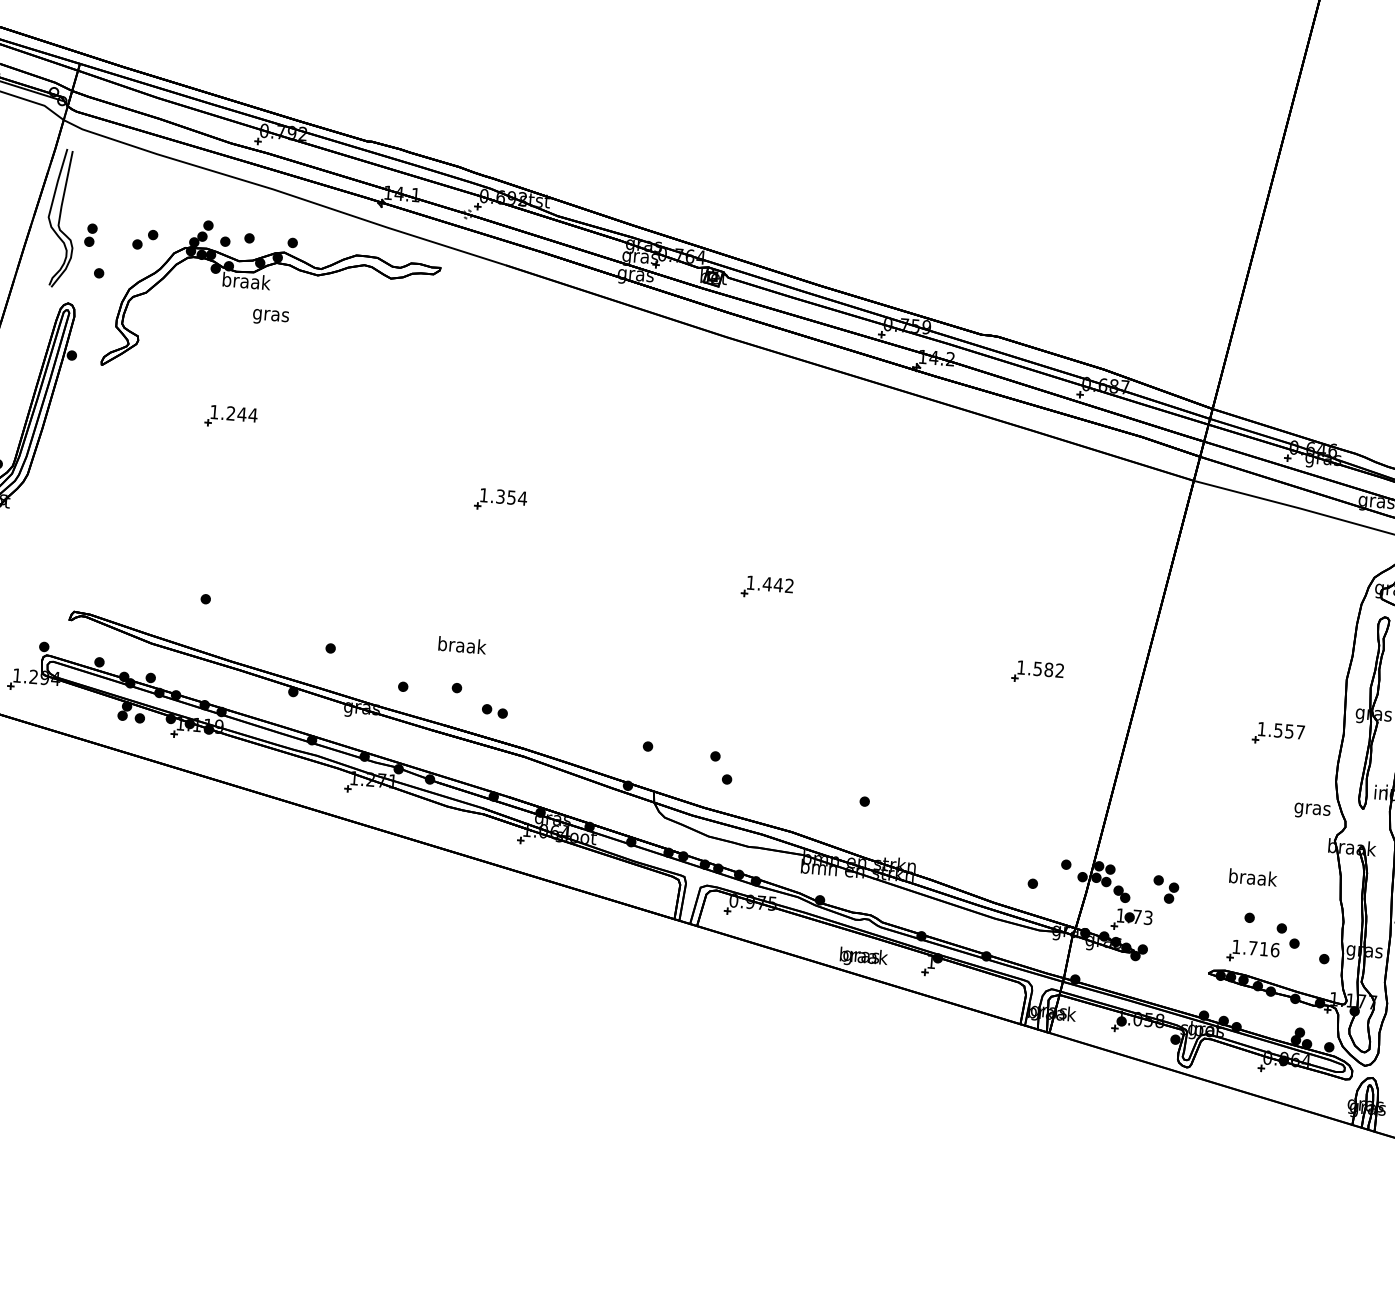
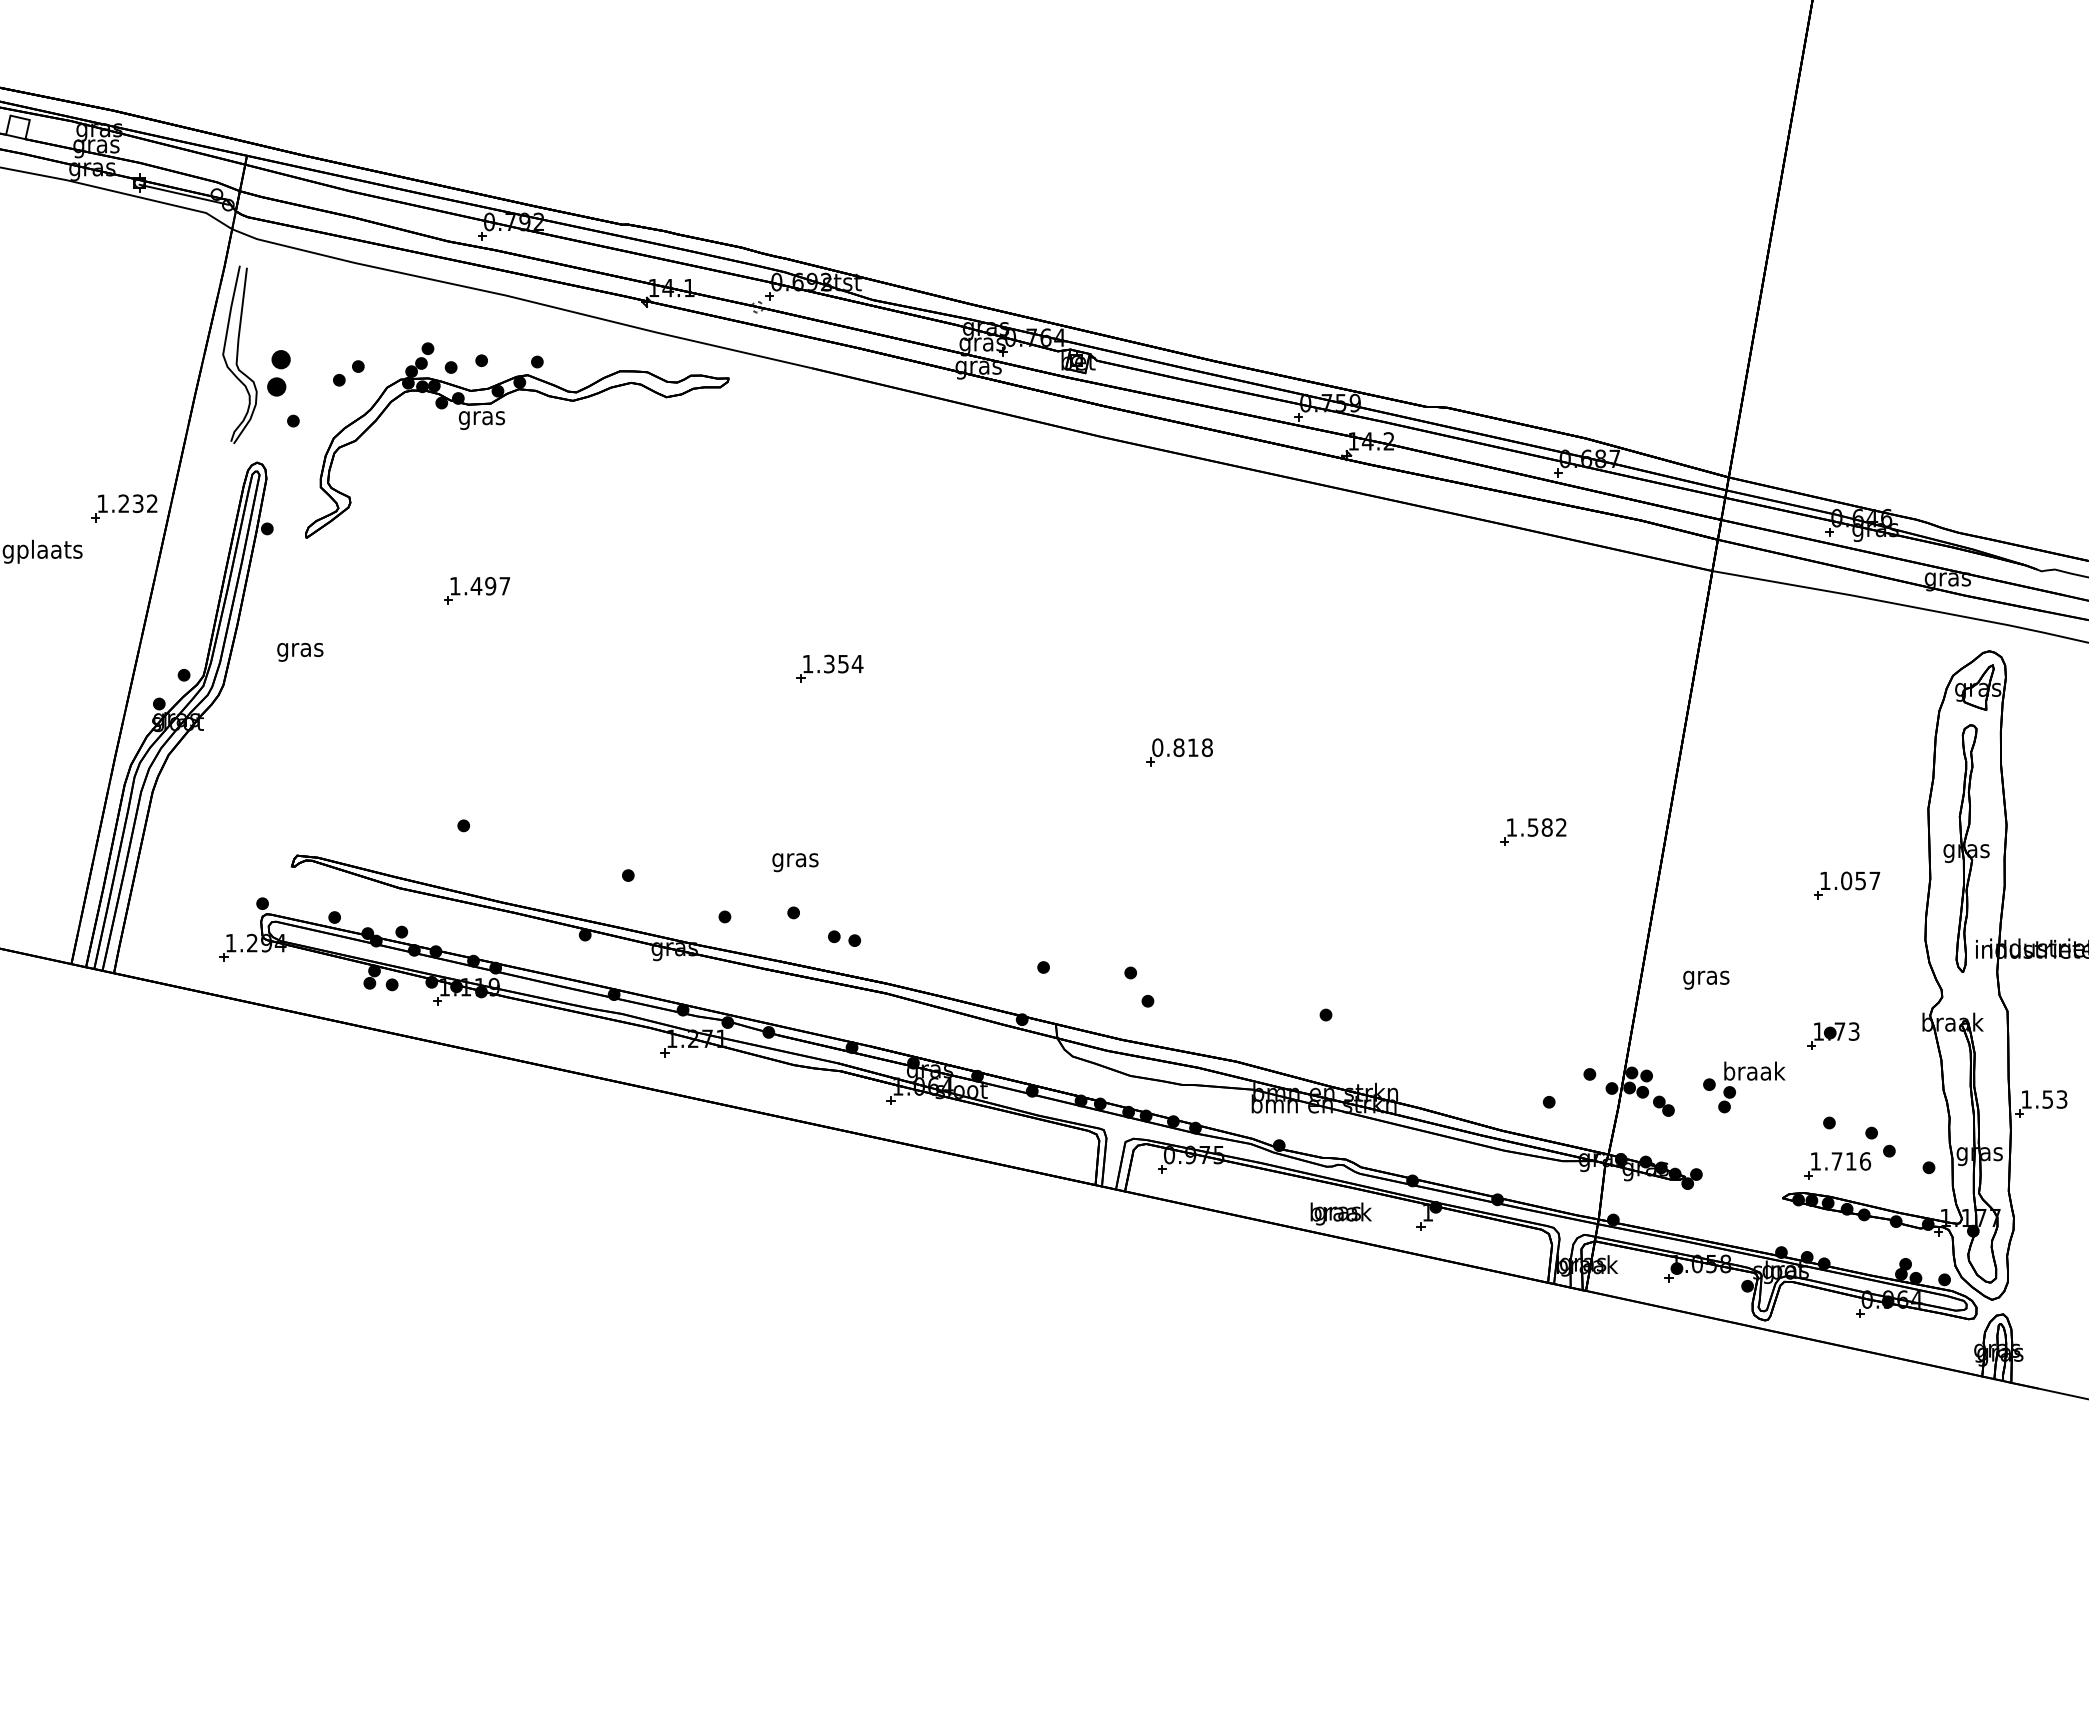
part: (90, 235) -> (278, 373), size x1.6
text: (246, 282) -> (482, 417), braak -> gras
text: (271, 317) -> (300, 652), moved
text: (241, 413) -> (490, 585), 1.244 -> 1.497
text: (770, 584) -> (1182, 747), 1.442 -> 0.818
text: (461, 647) -> (795, 860), braak -> gras
text: (1278, 730) -> (1846, 880), 1.557 -> 1.057
text: (1312, 810) -> (1706, 979), moved
text: (1253, 877) -> (1754, 1070), moved
part: (1132, 919) -> (1833, 1035), moved

